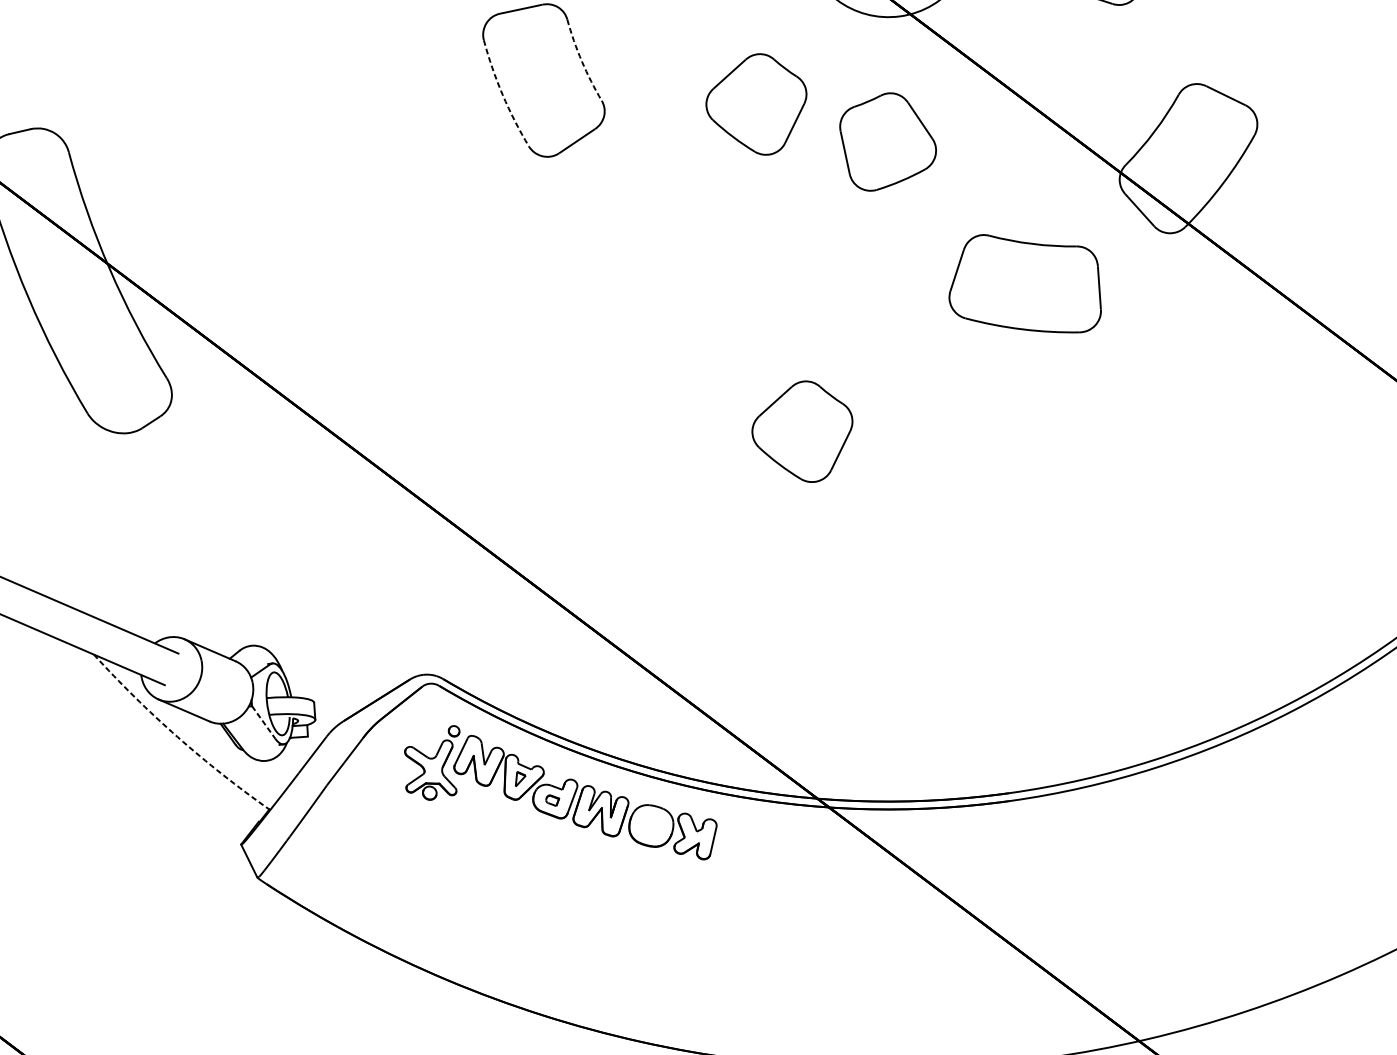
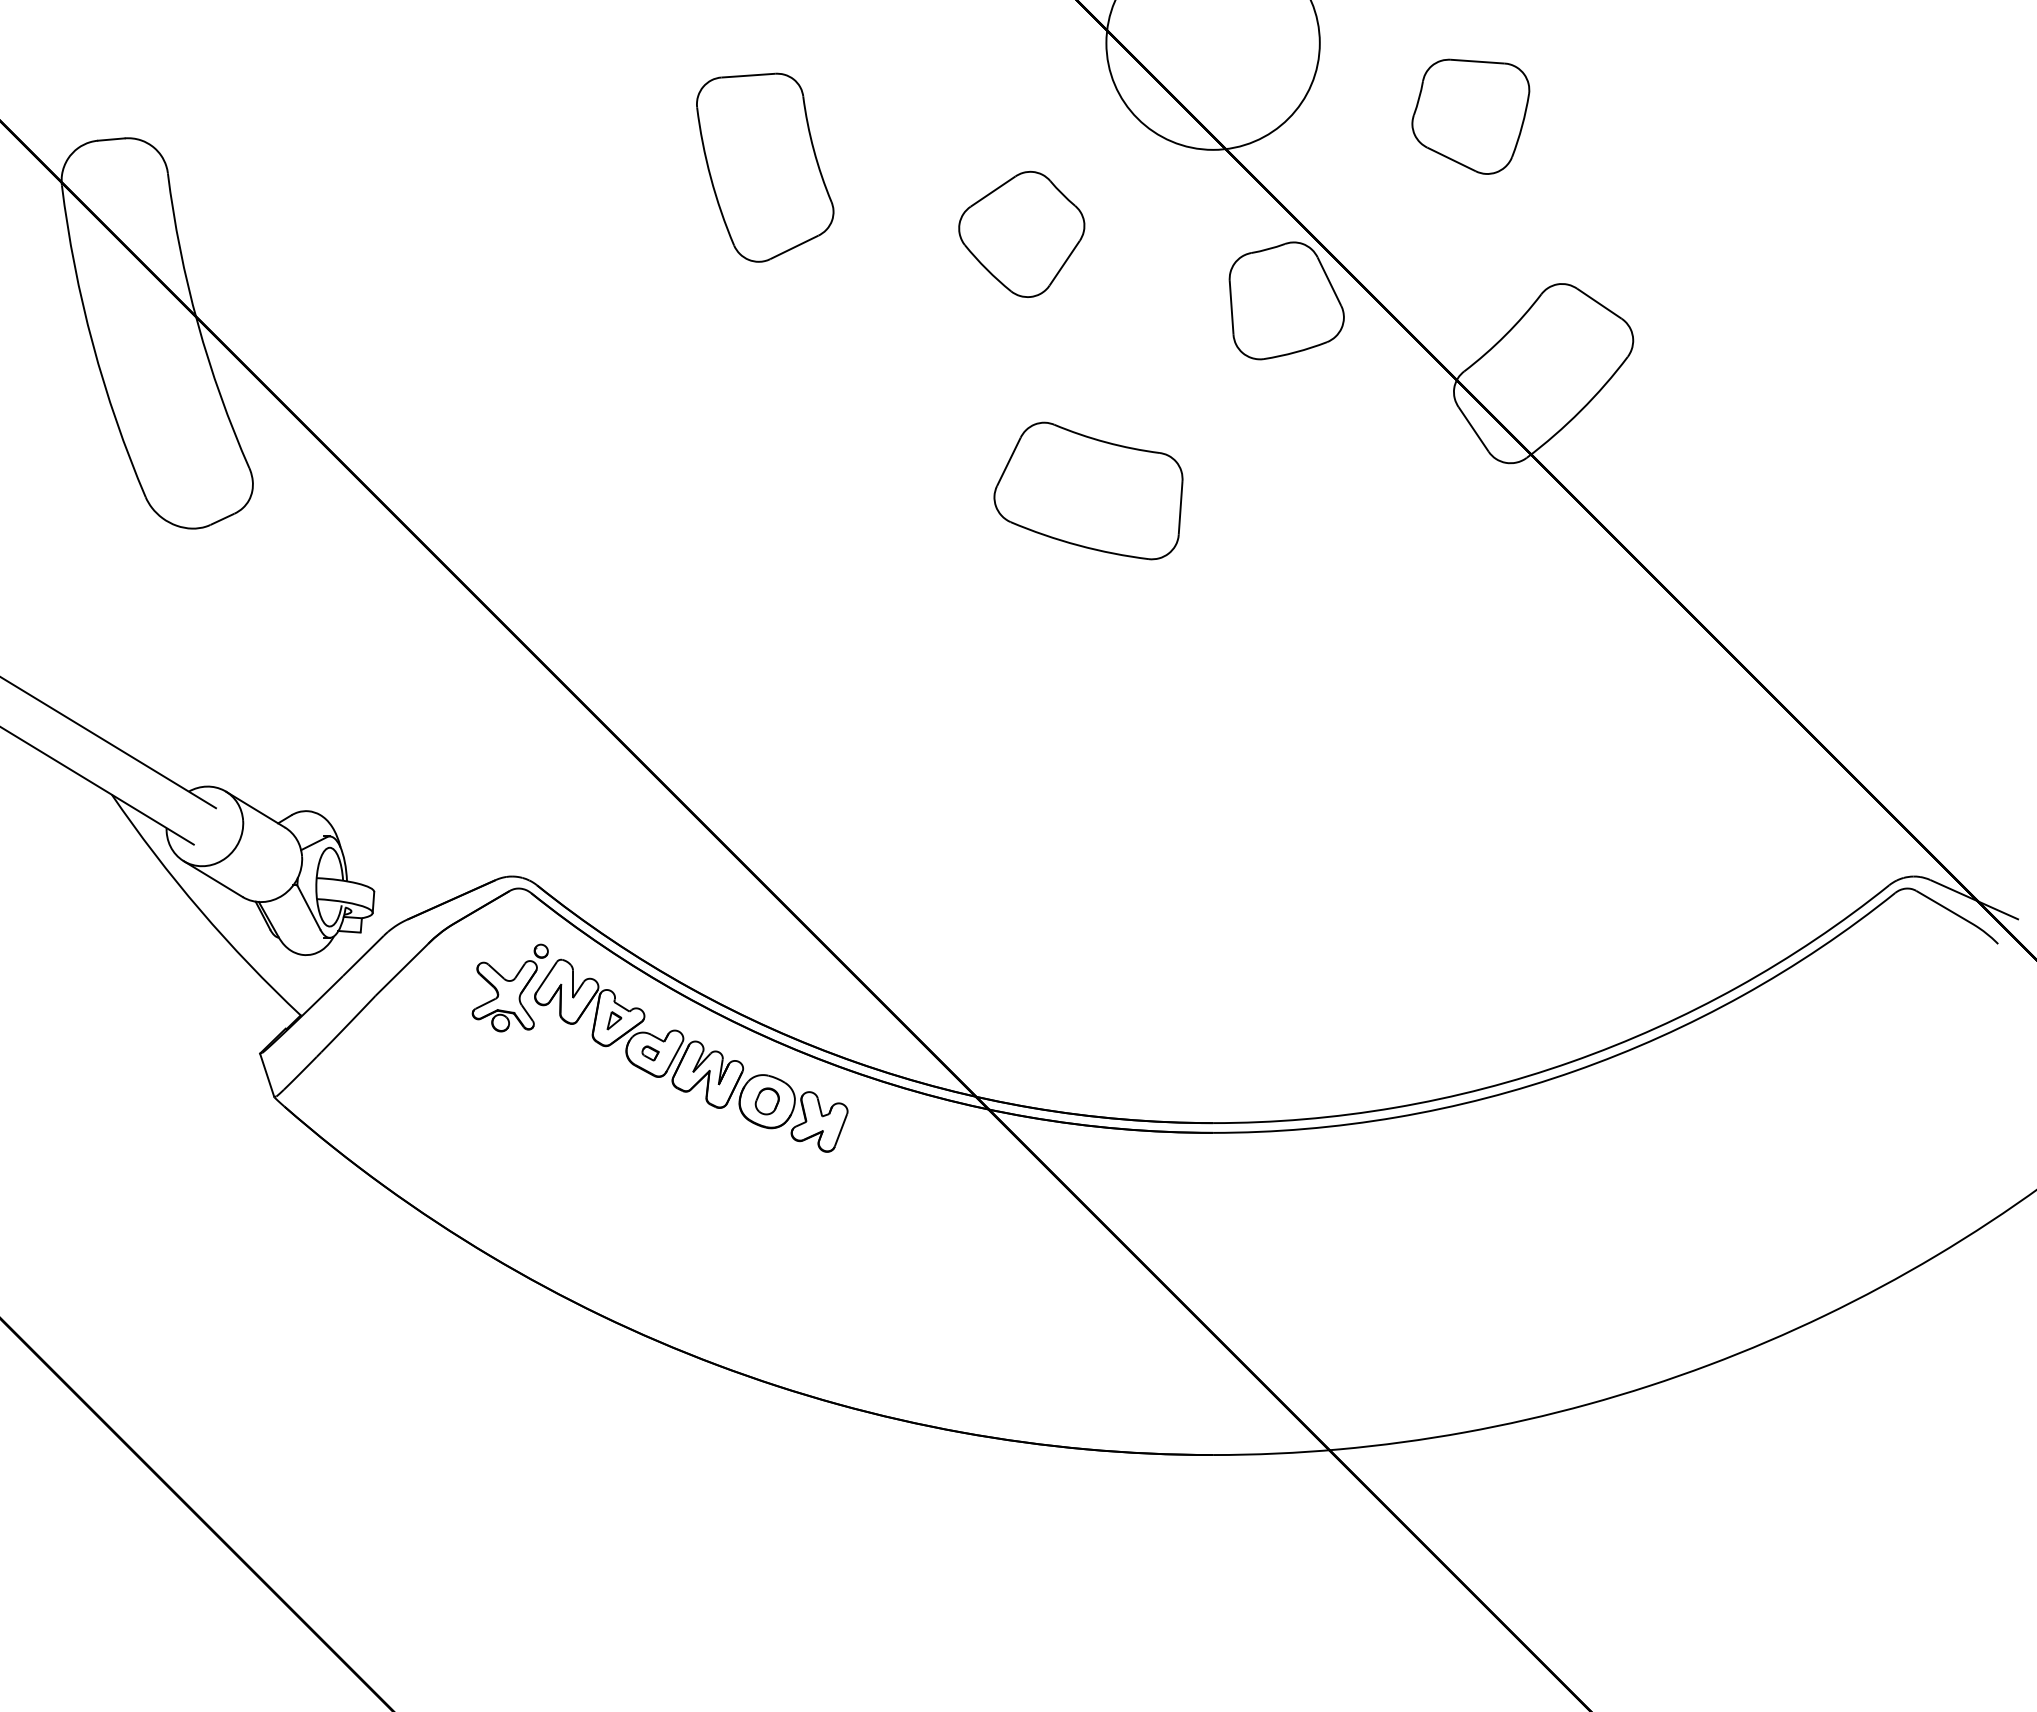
arc: (581, 61) -> (813, 150), dashed -> solid
arc: (502, 94) -> (710, 177), dashed -> solid
part: (888, 140) -> (1286, 300), moved
part: (1023, 284) -> (1088, 490), moved
part: (802, 431) -> (1021, 643), removed
line: (263, 722) -> (308, 907), dashed -> solid
arc: (177, 737) -> (200, 910), dashed -> solid
part: (650, 825) -> (766, 1101), added

